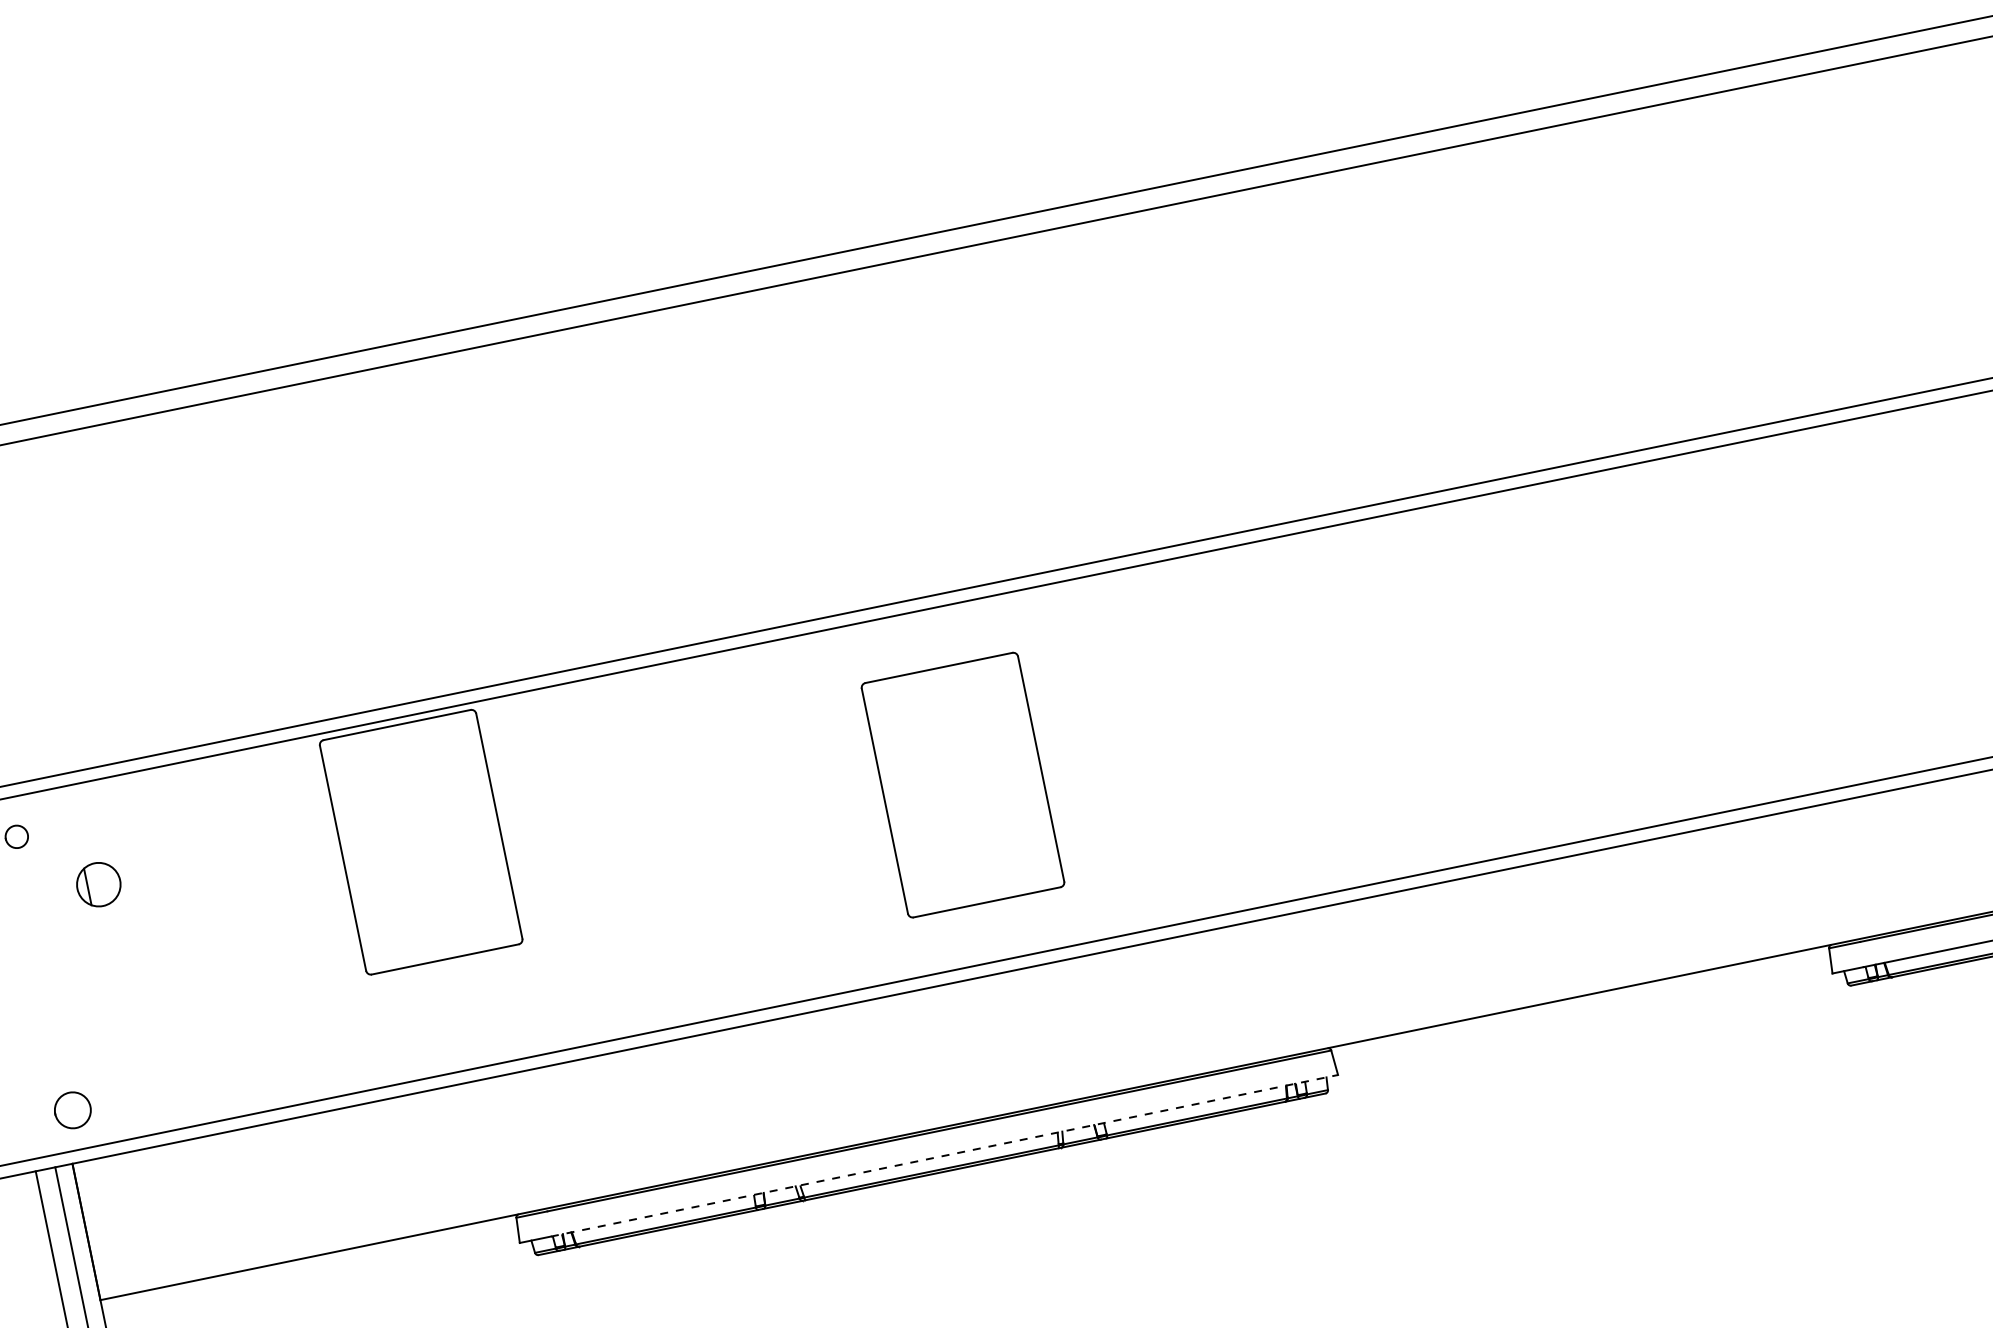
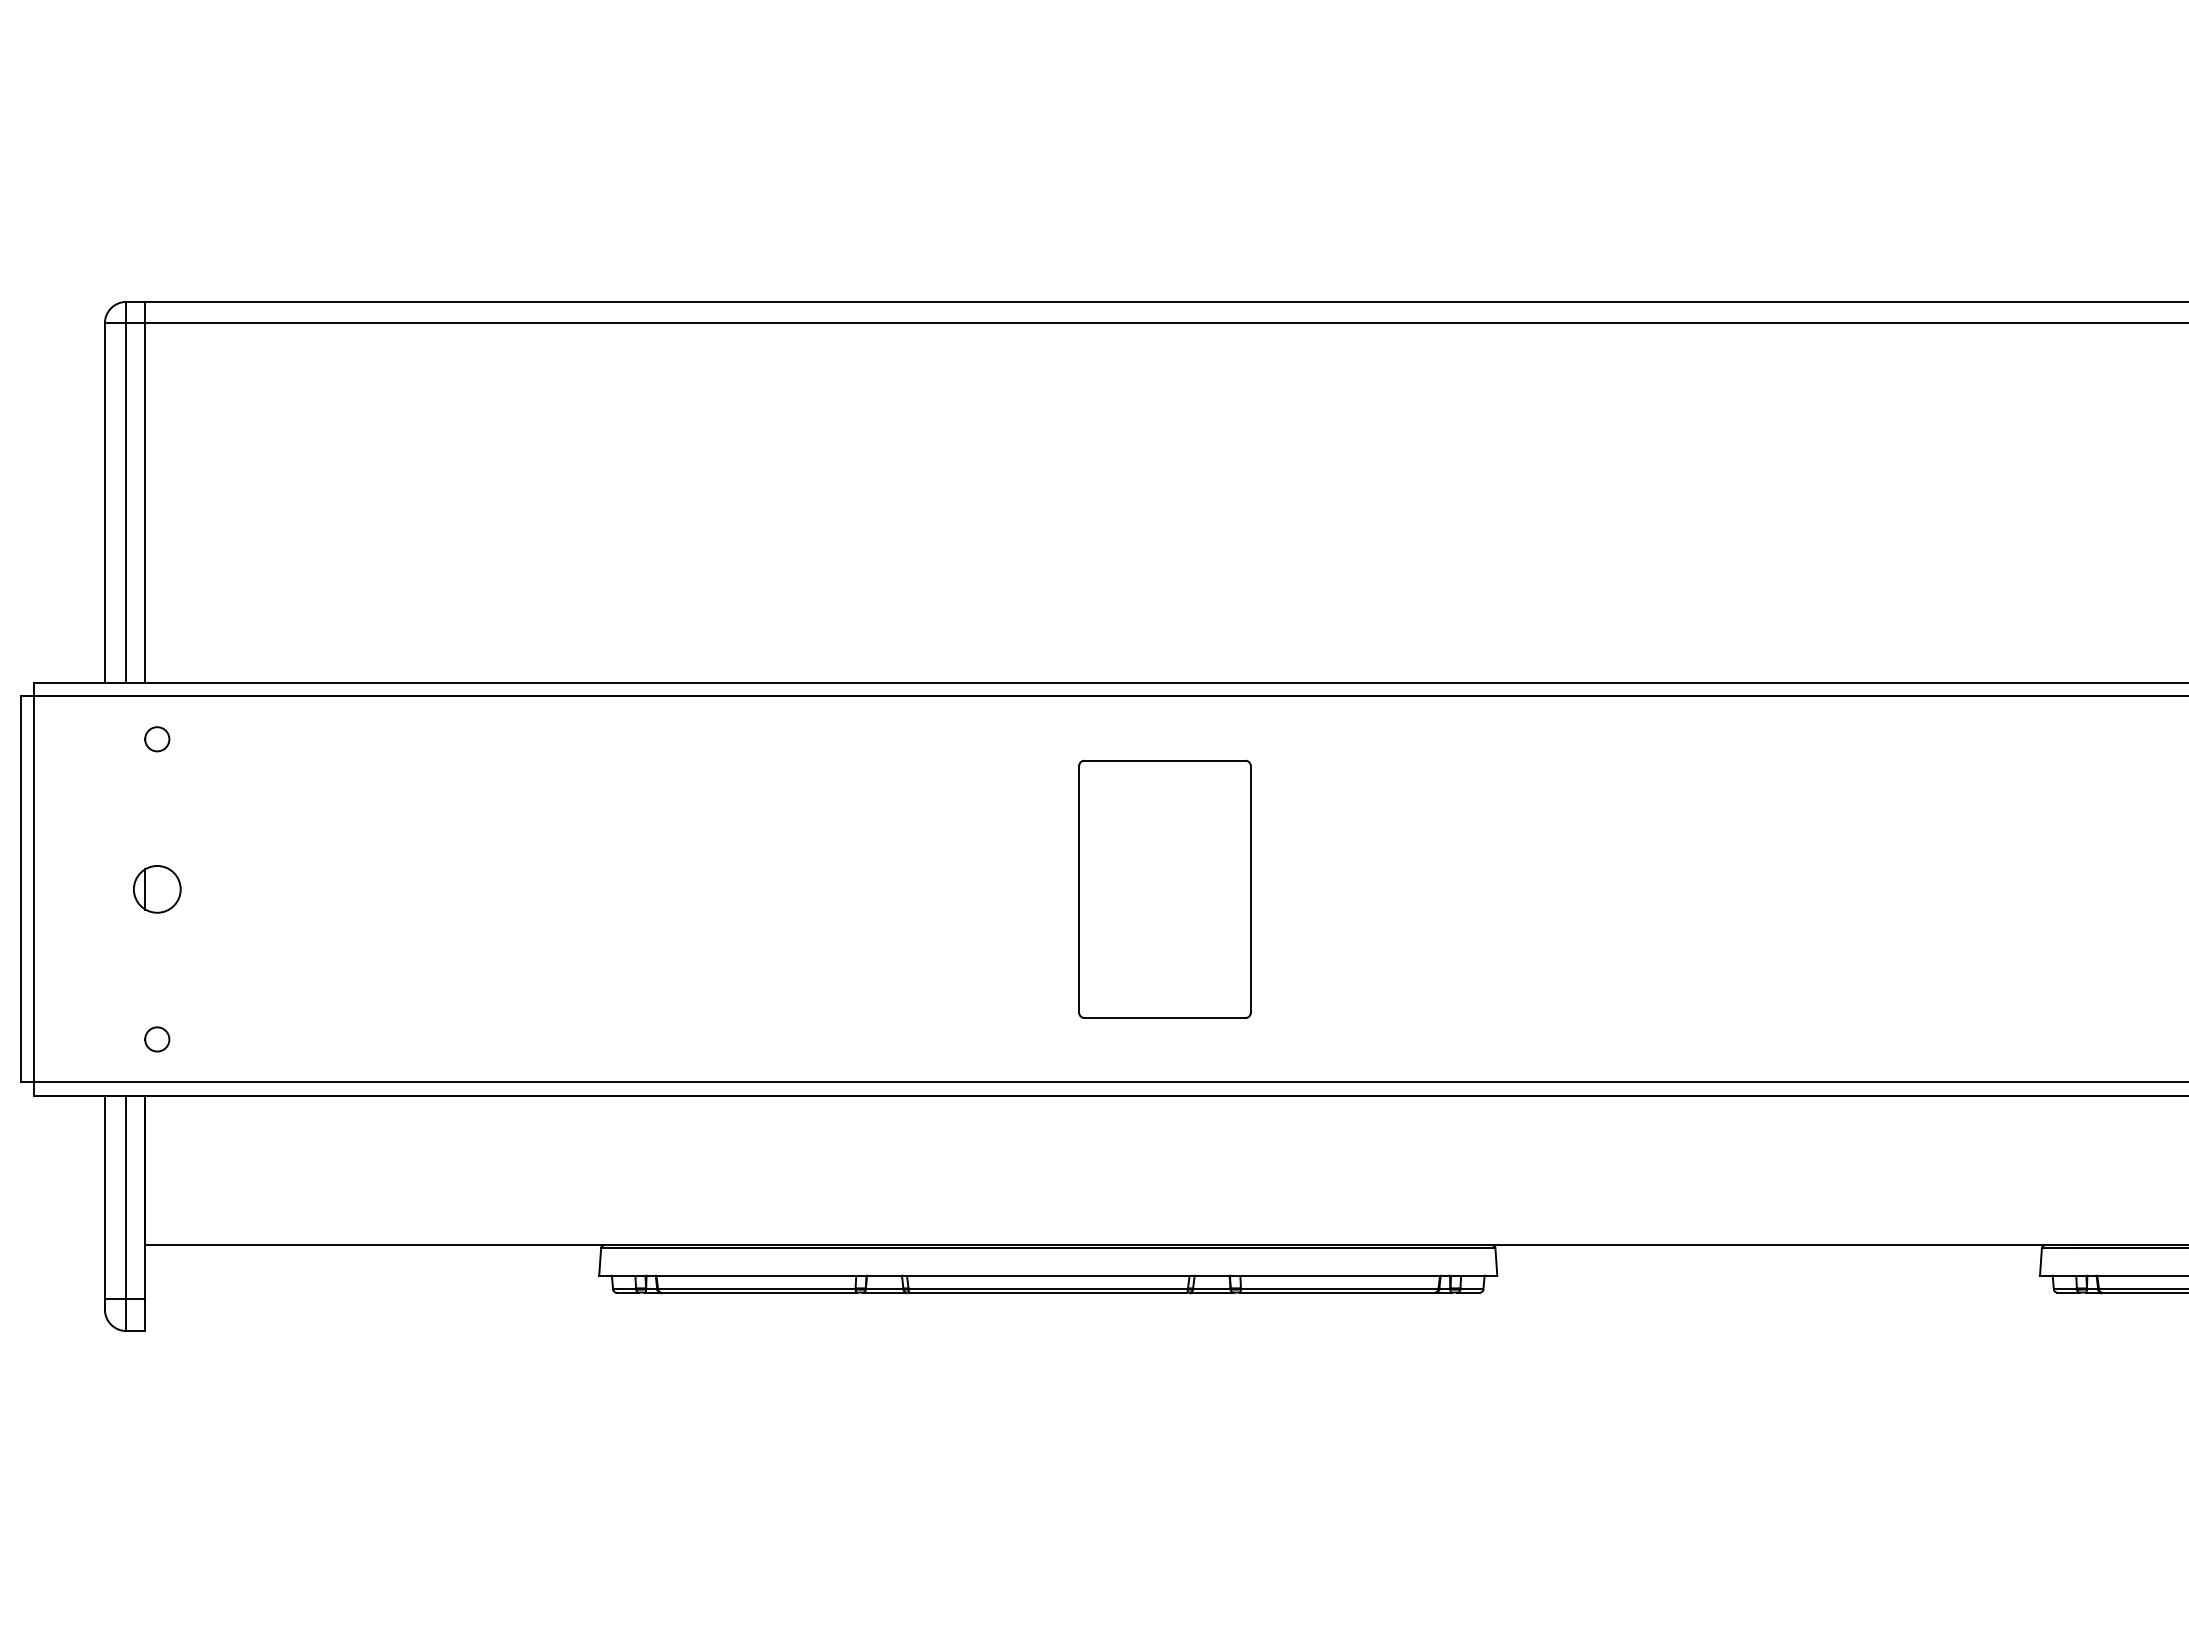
part: (420, 841) -> (581, 831), removed
part: (99, 884) -> (157, 889), moved
circle: (73, 1110) -> (157, 1039), size x0.62
line: (944, 1155) -> (1065, 1275), dashed -> solid

